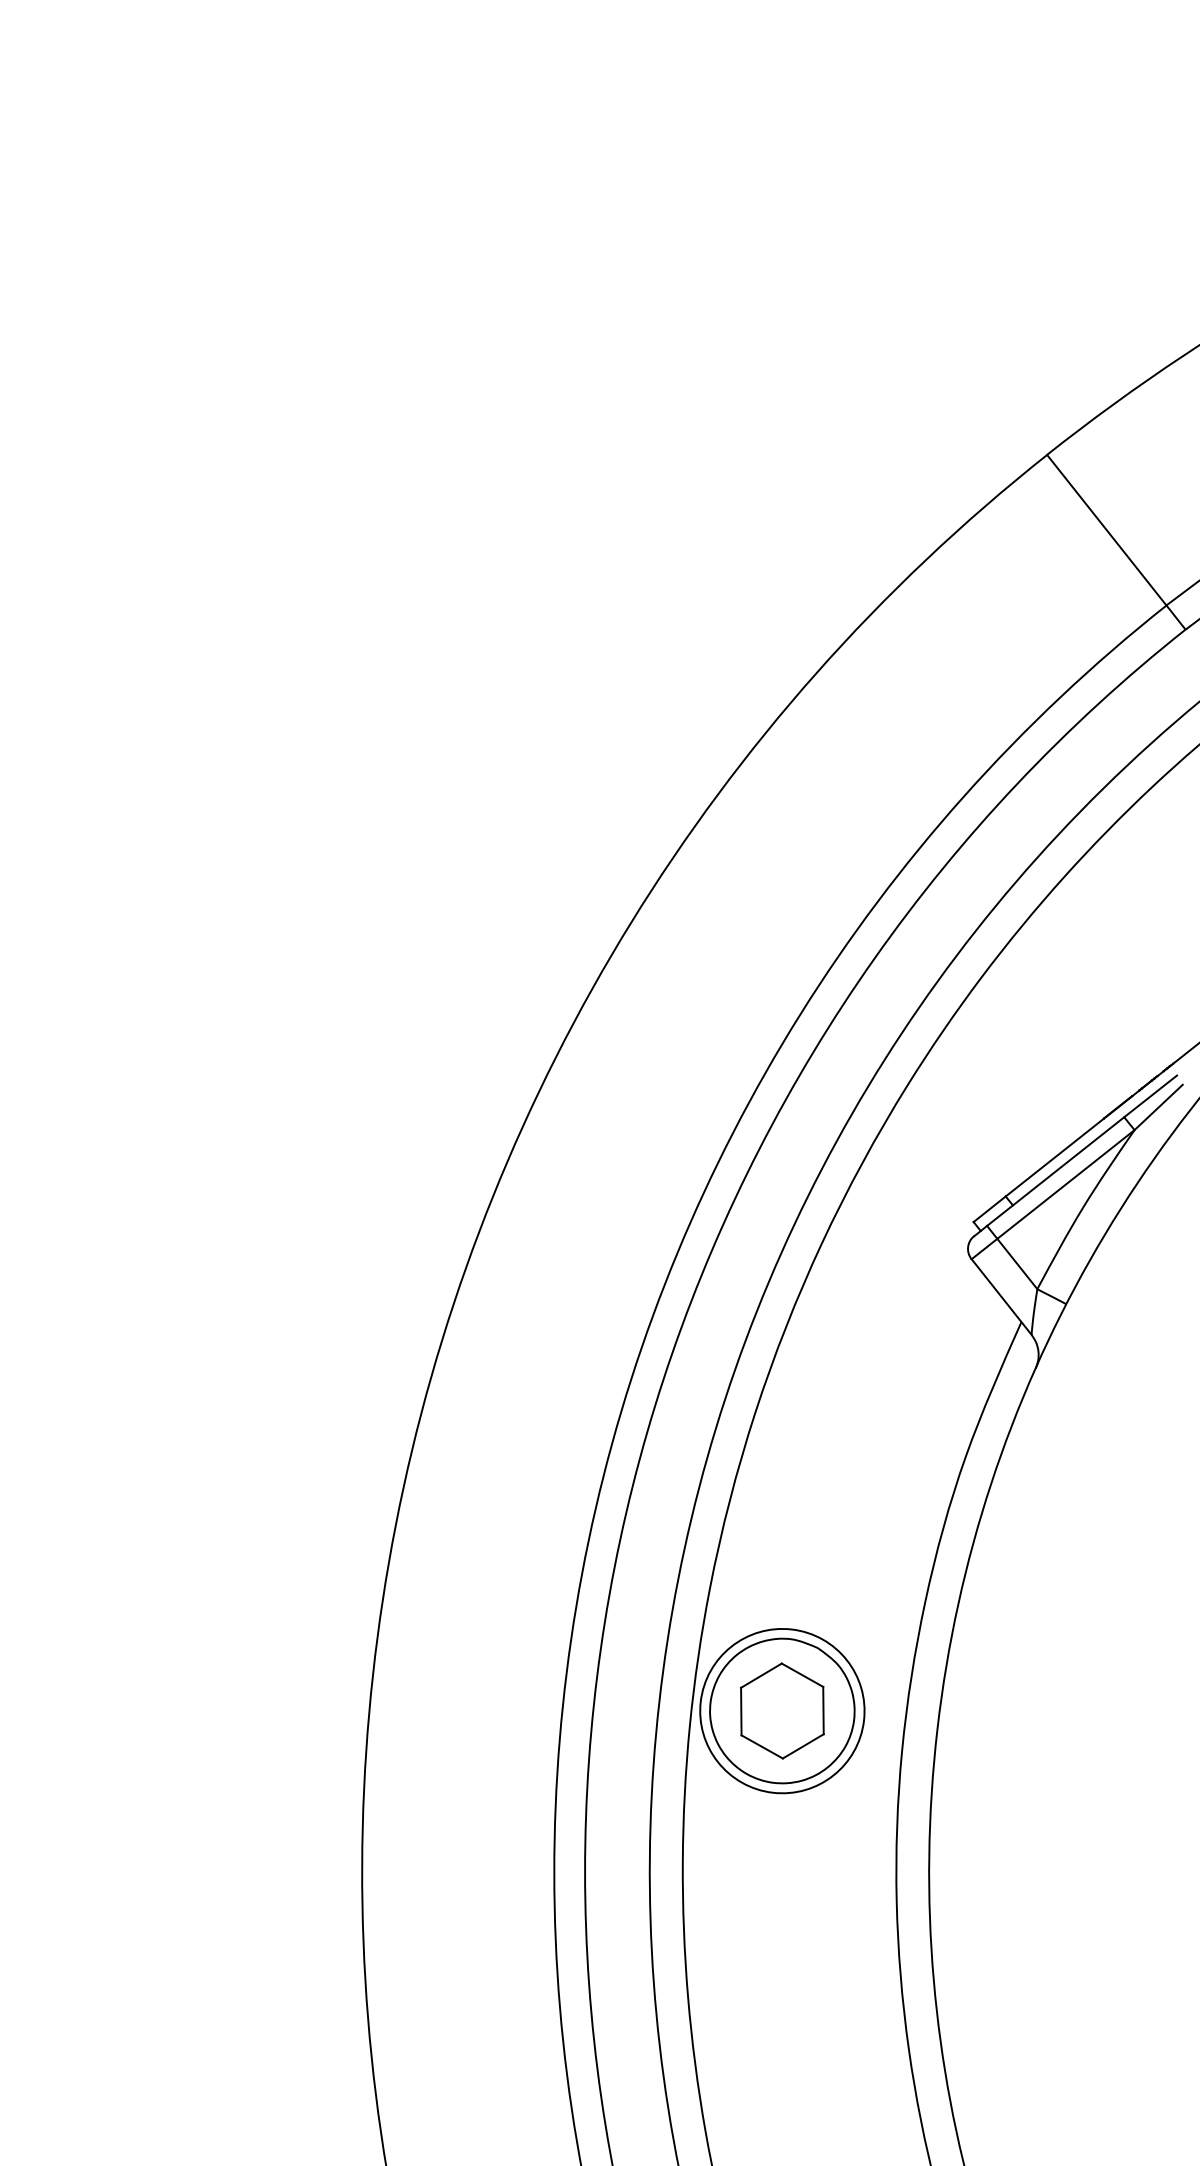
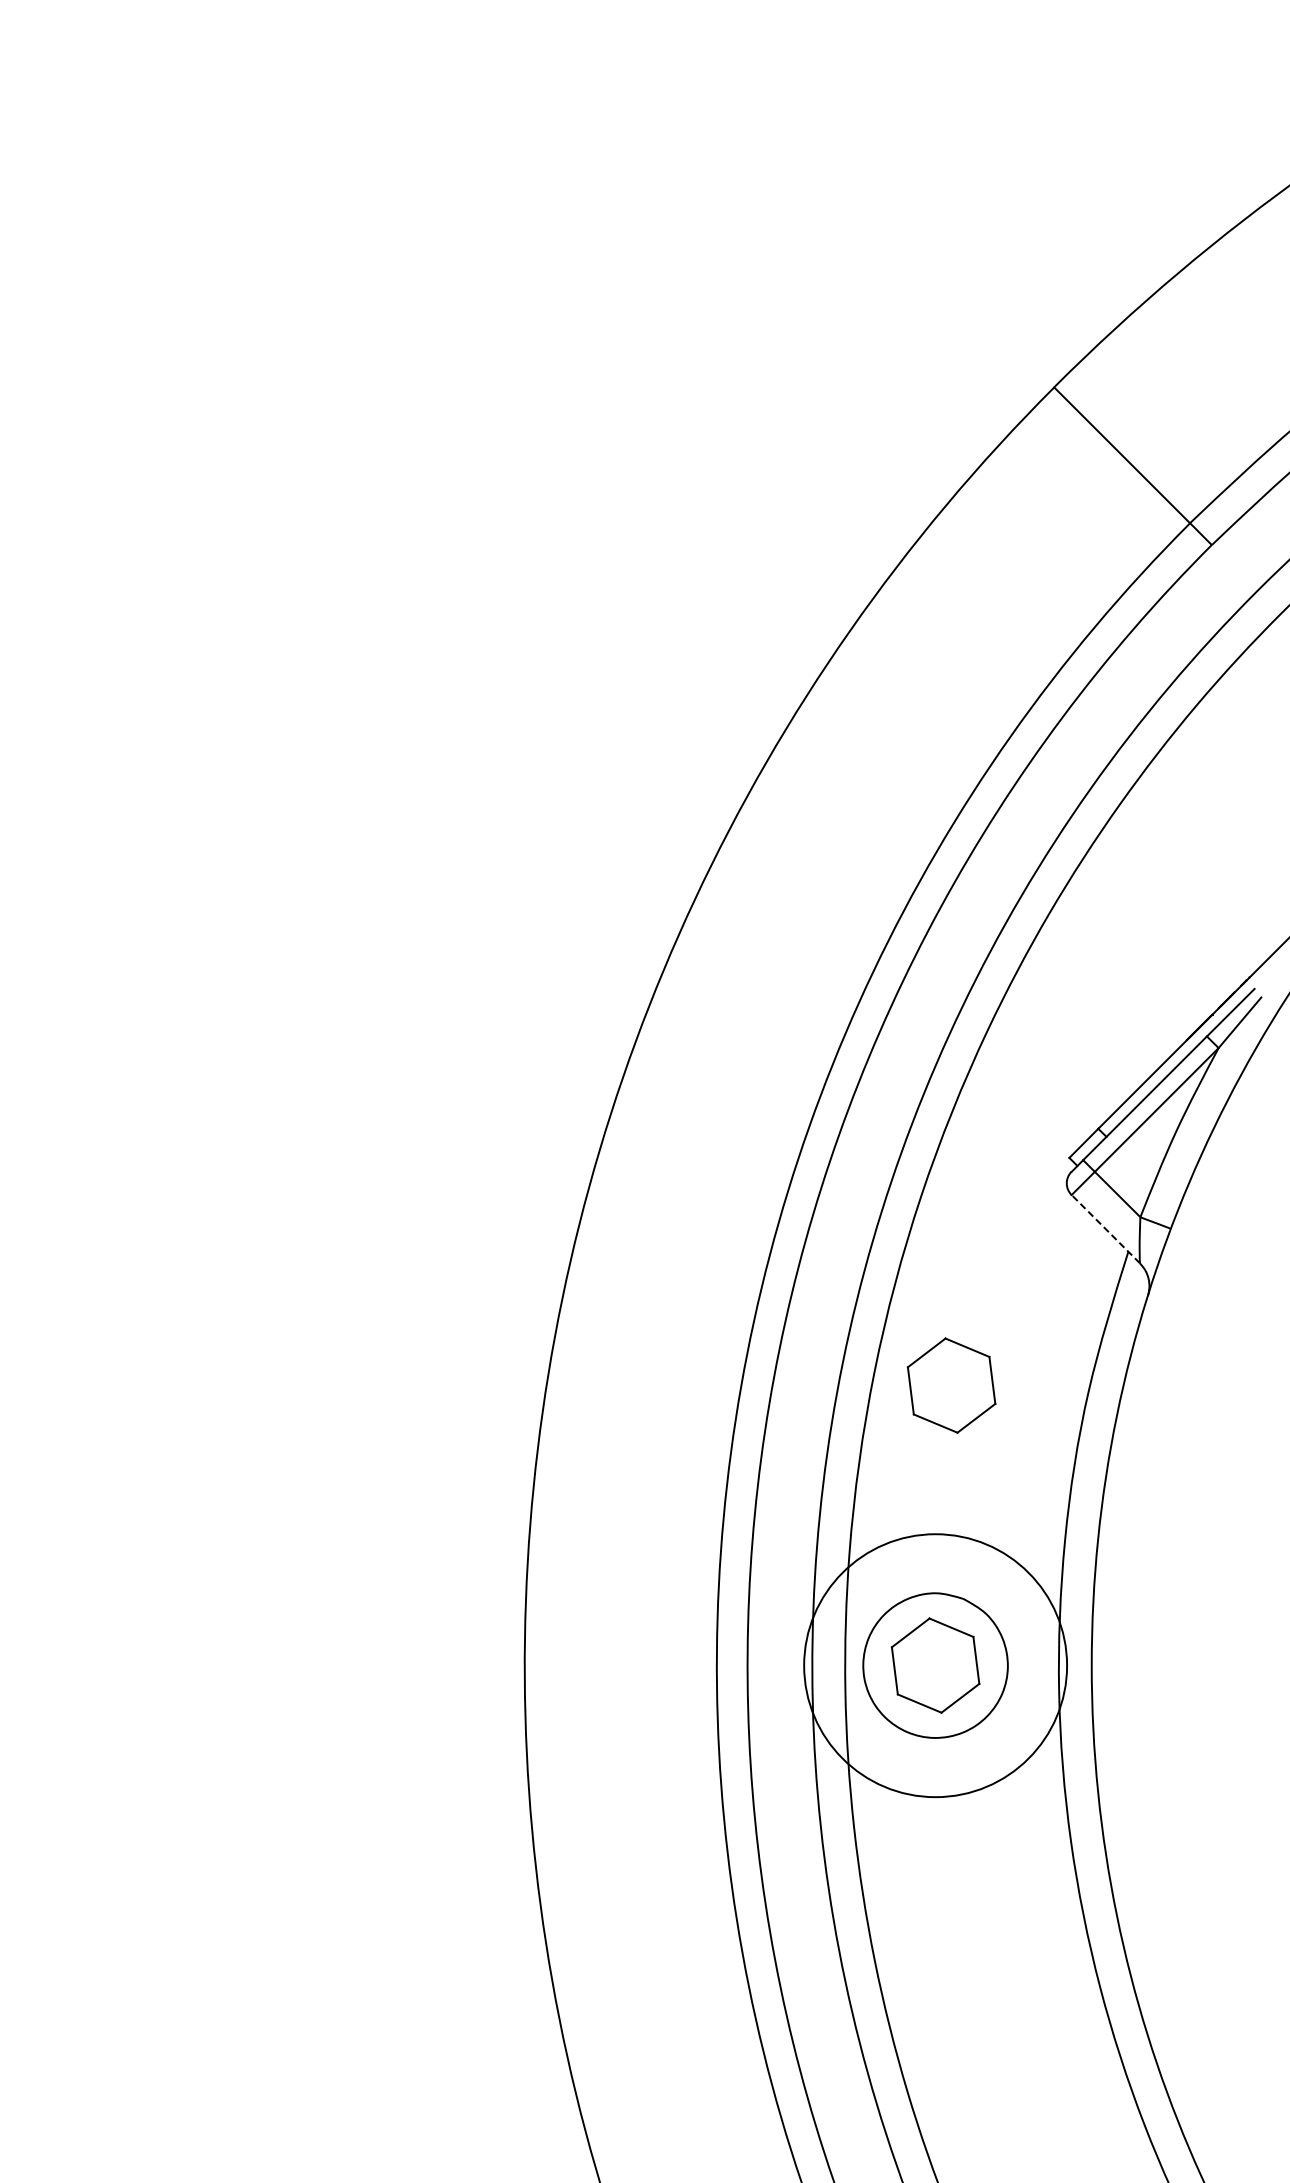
line: (1001, 1296) -> (1105, 1228), solid -> dashed
part: (830, 1434) -> (951, 1385), added
circle: (782, 1710) -> (935, 1665), size x1.6

